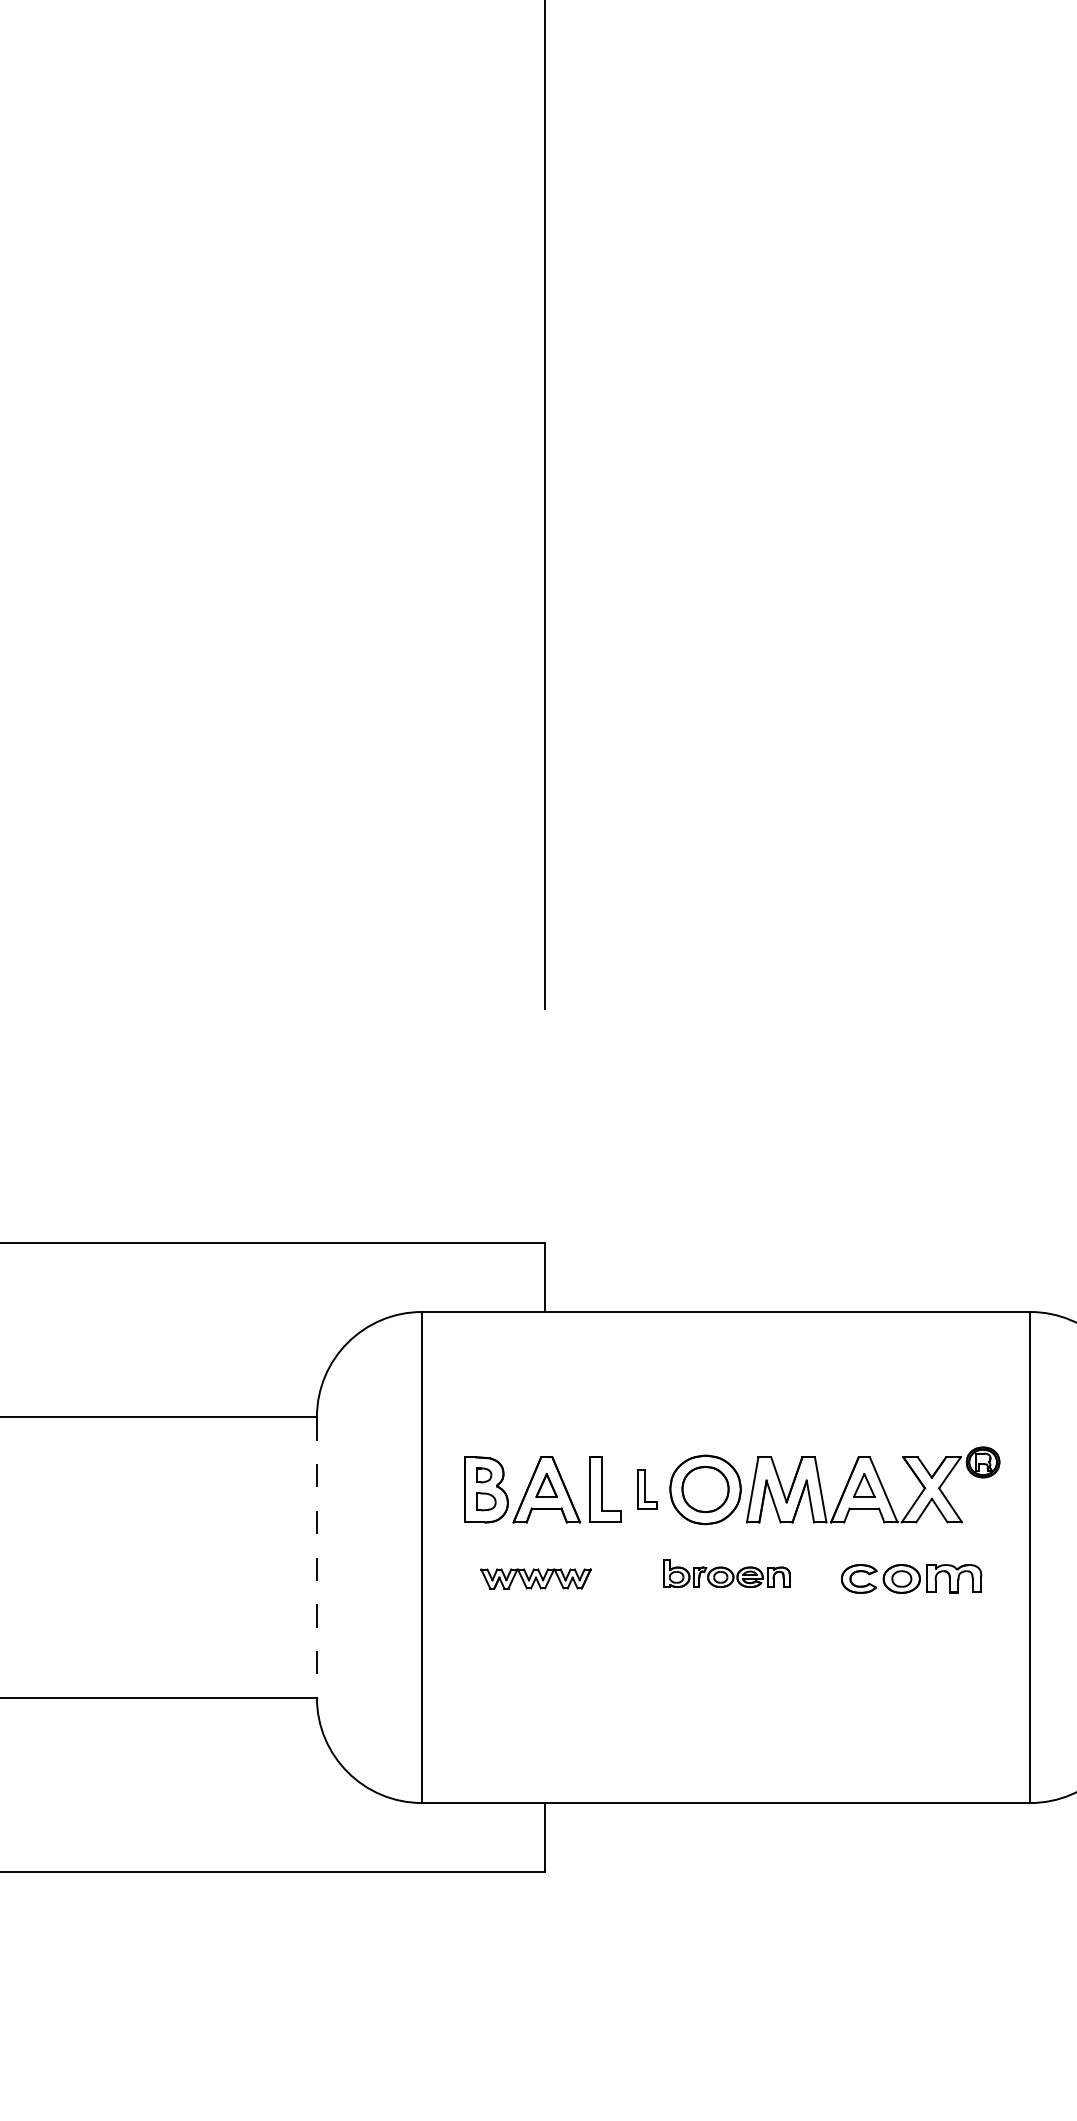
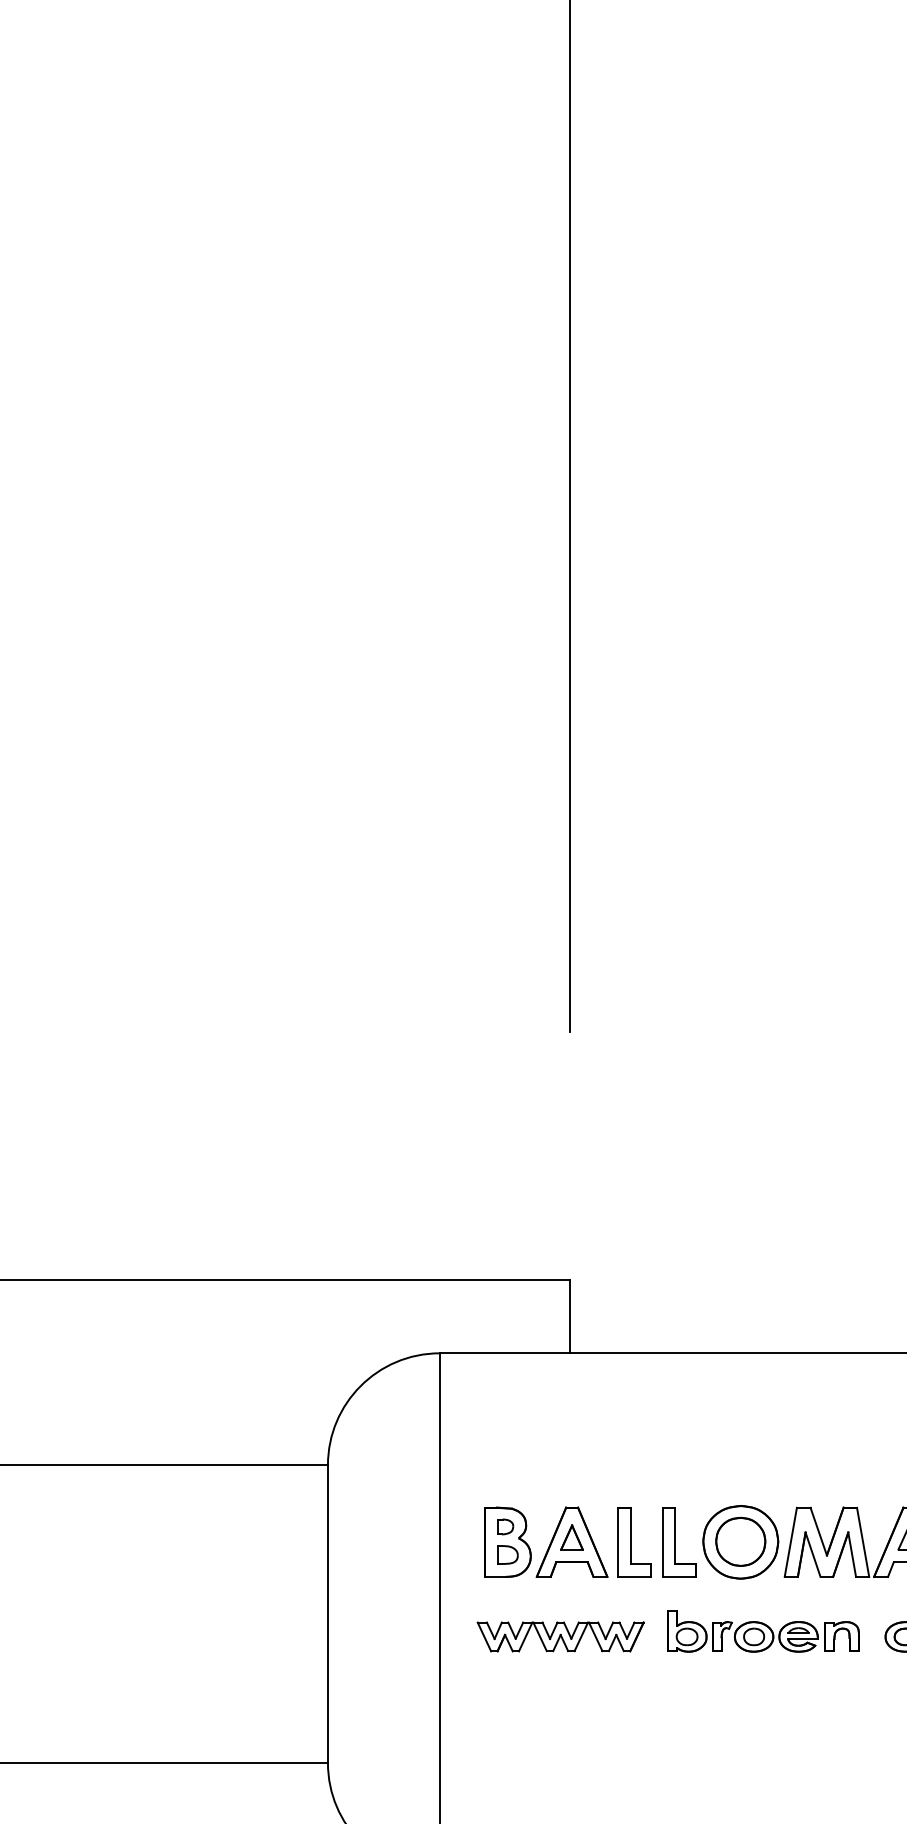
part: (647, 1489) -> (679, 1541), size x1.67
line: (316, 1558) -> (327, 1615), dashed -> solid
part: (726, 1573) -> (763, 1631), size x1.43
part: (535, 1578) -> (560, 1636), size x1.43

